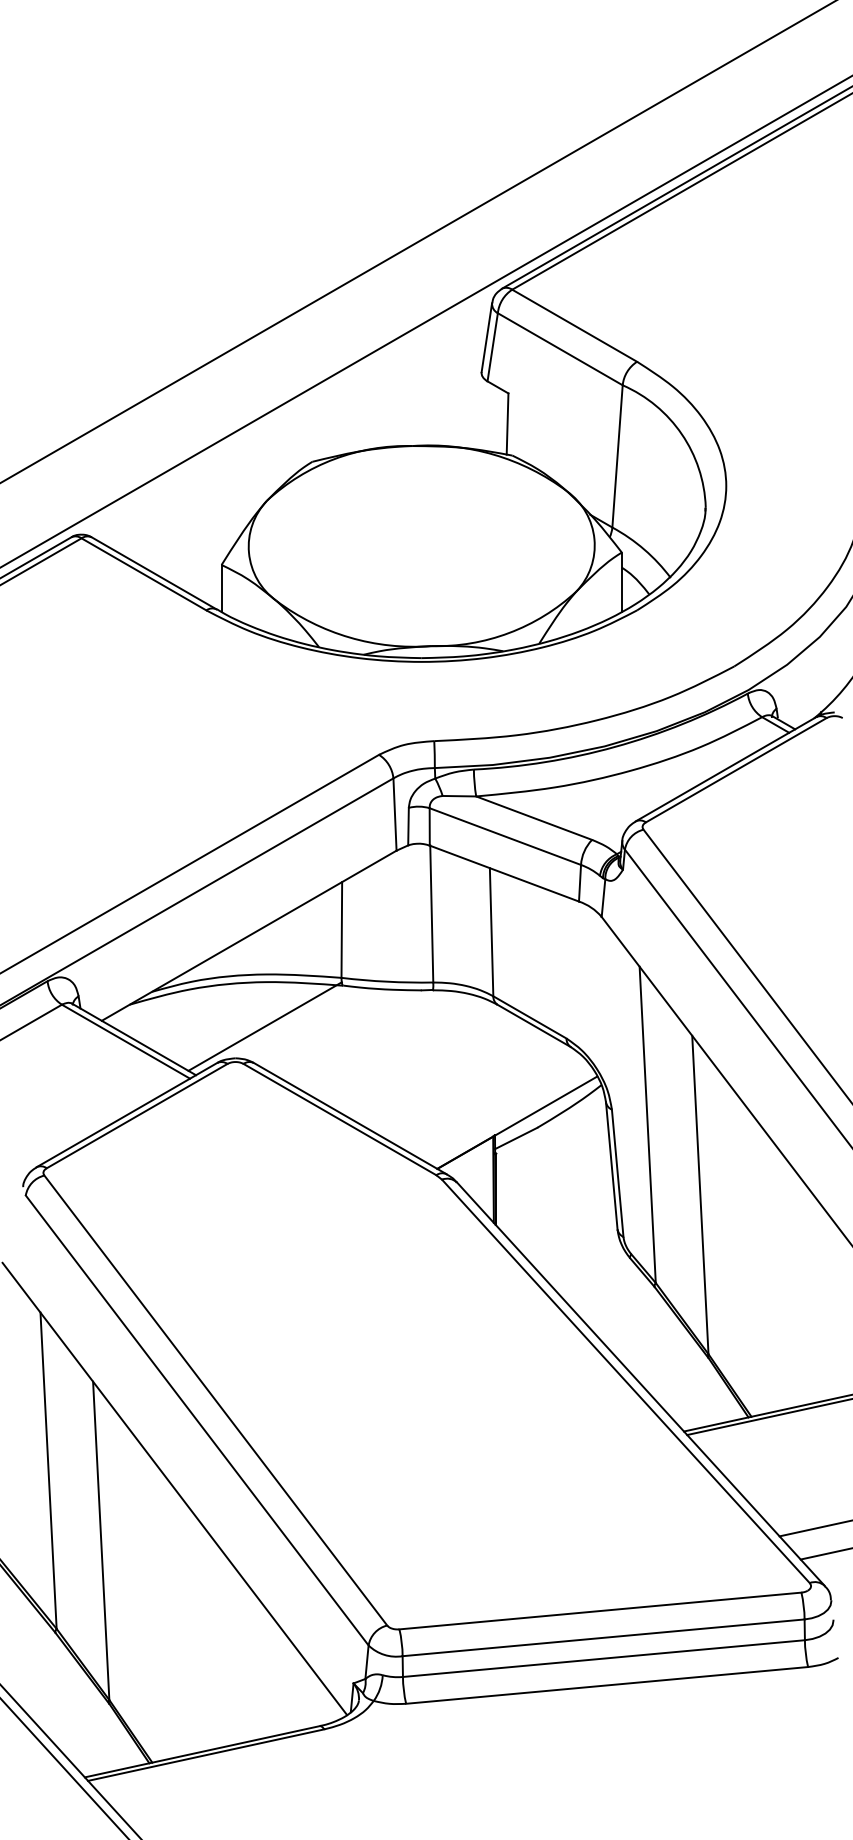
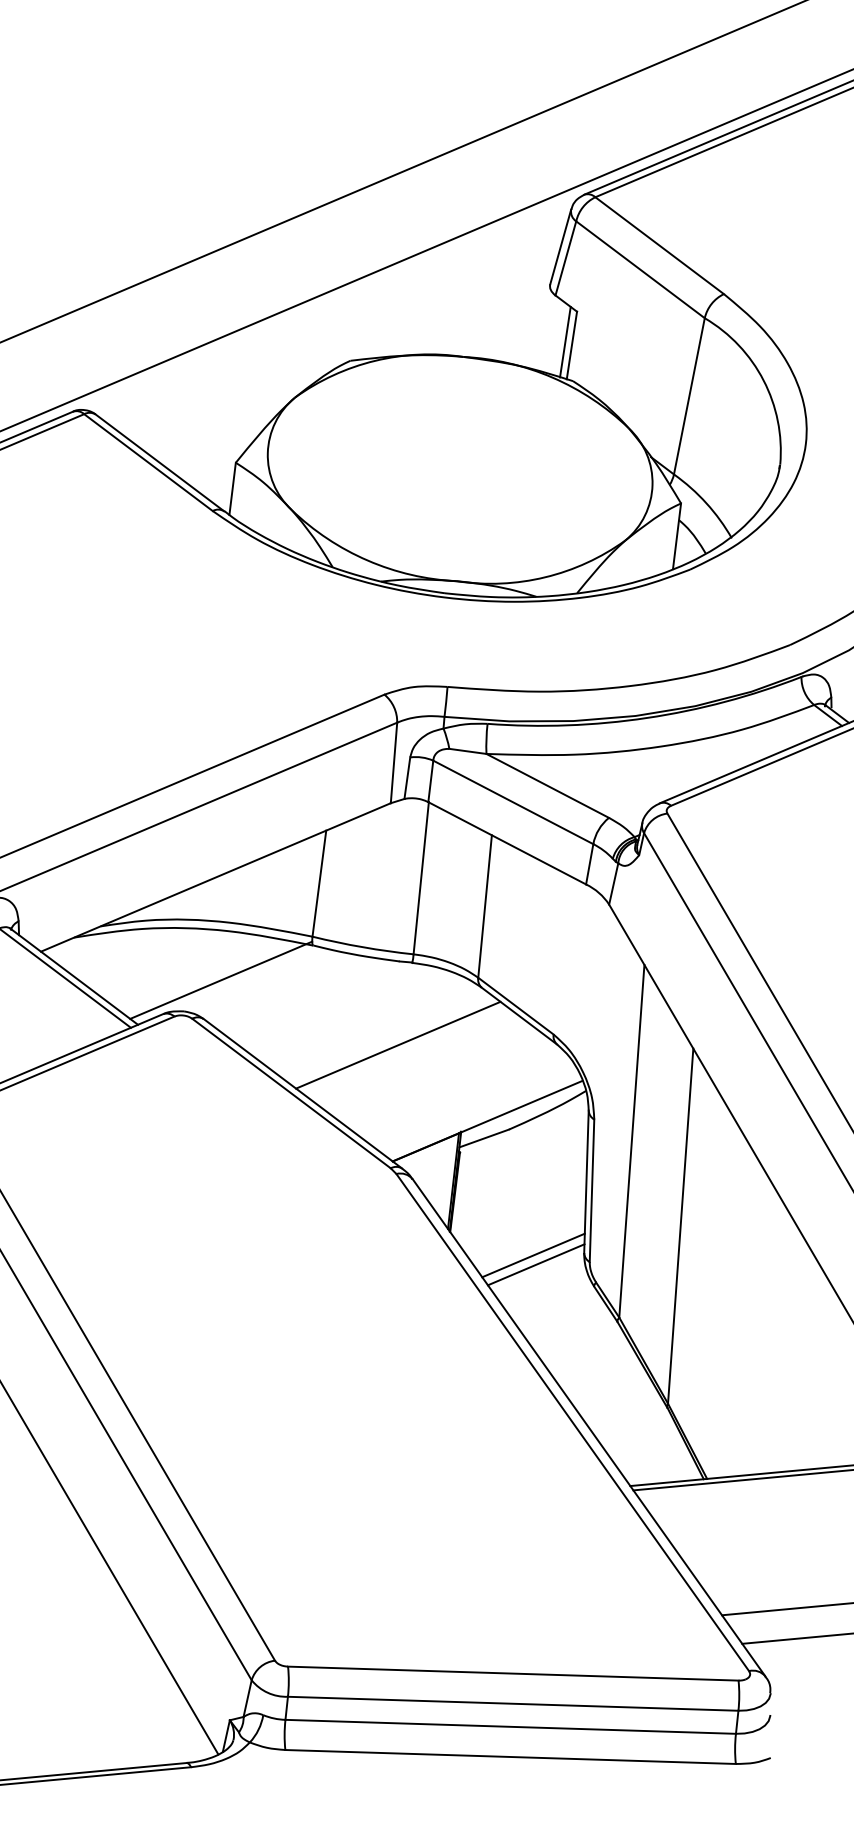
line: (501, 421) -> (565, 341), added
line: (429, 1064) -> (398, 1044), added
line: (572, 1237) -> (533, 1255), added
line: (575, 1244) -> (535, 1264), added

